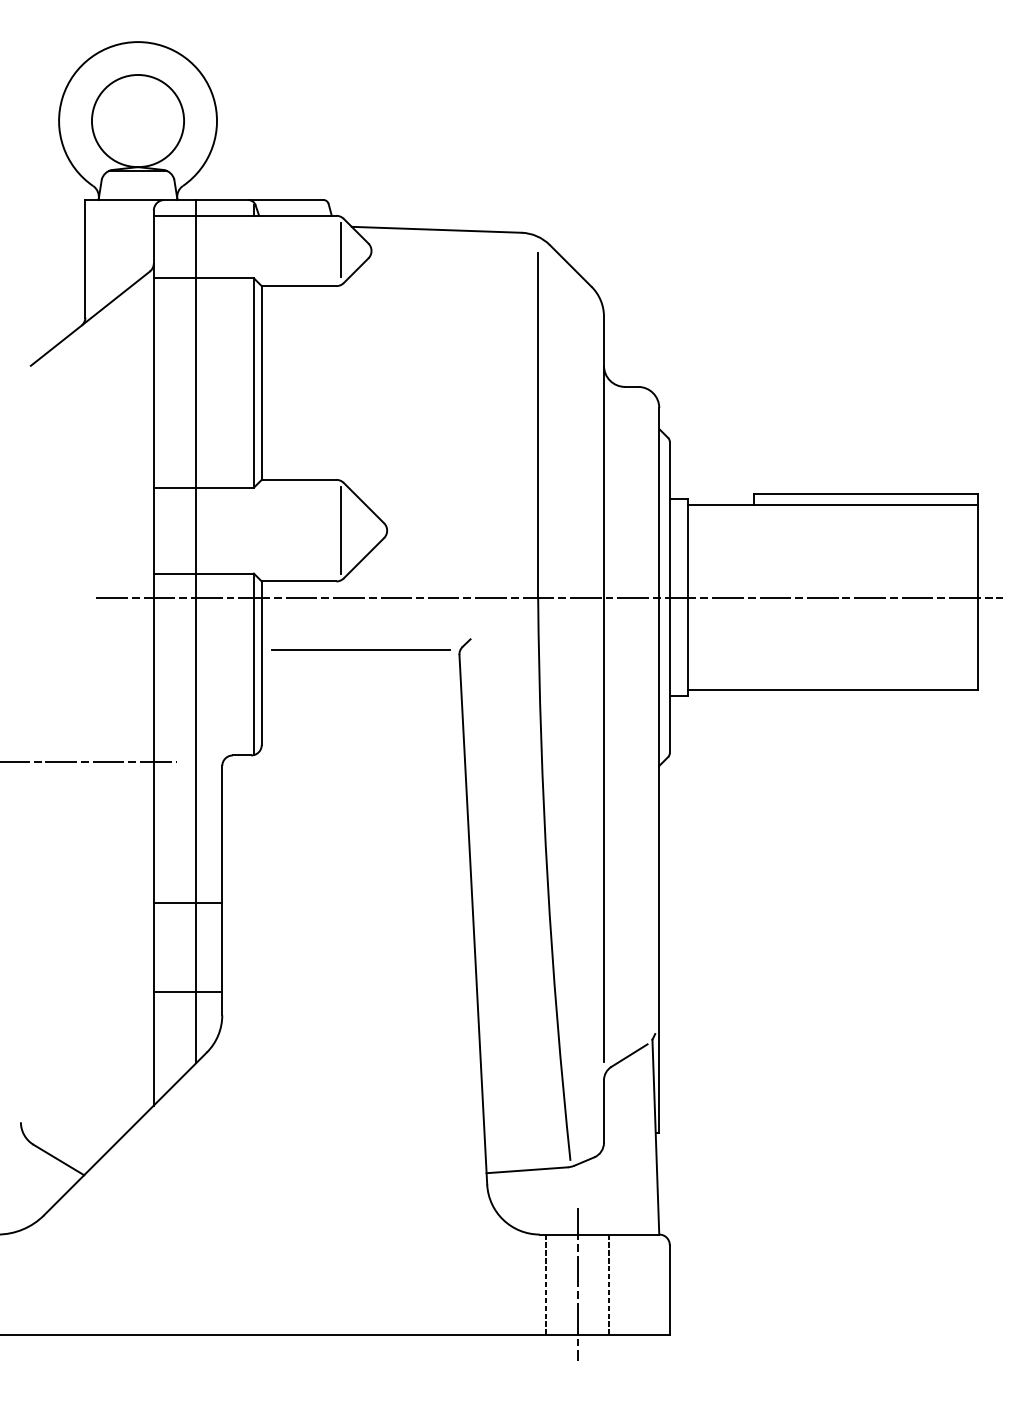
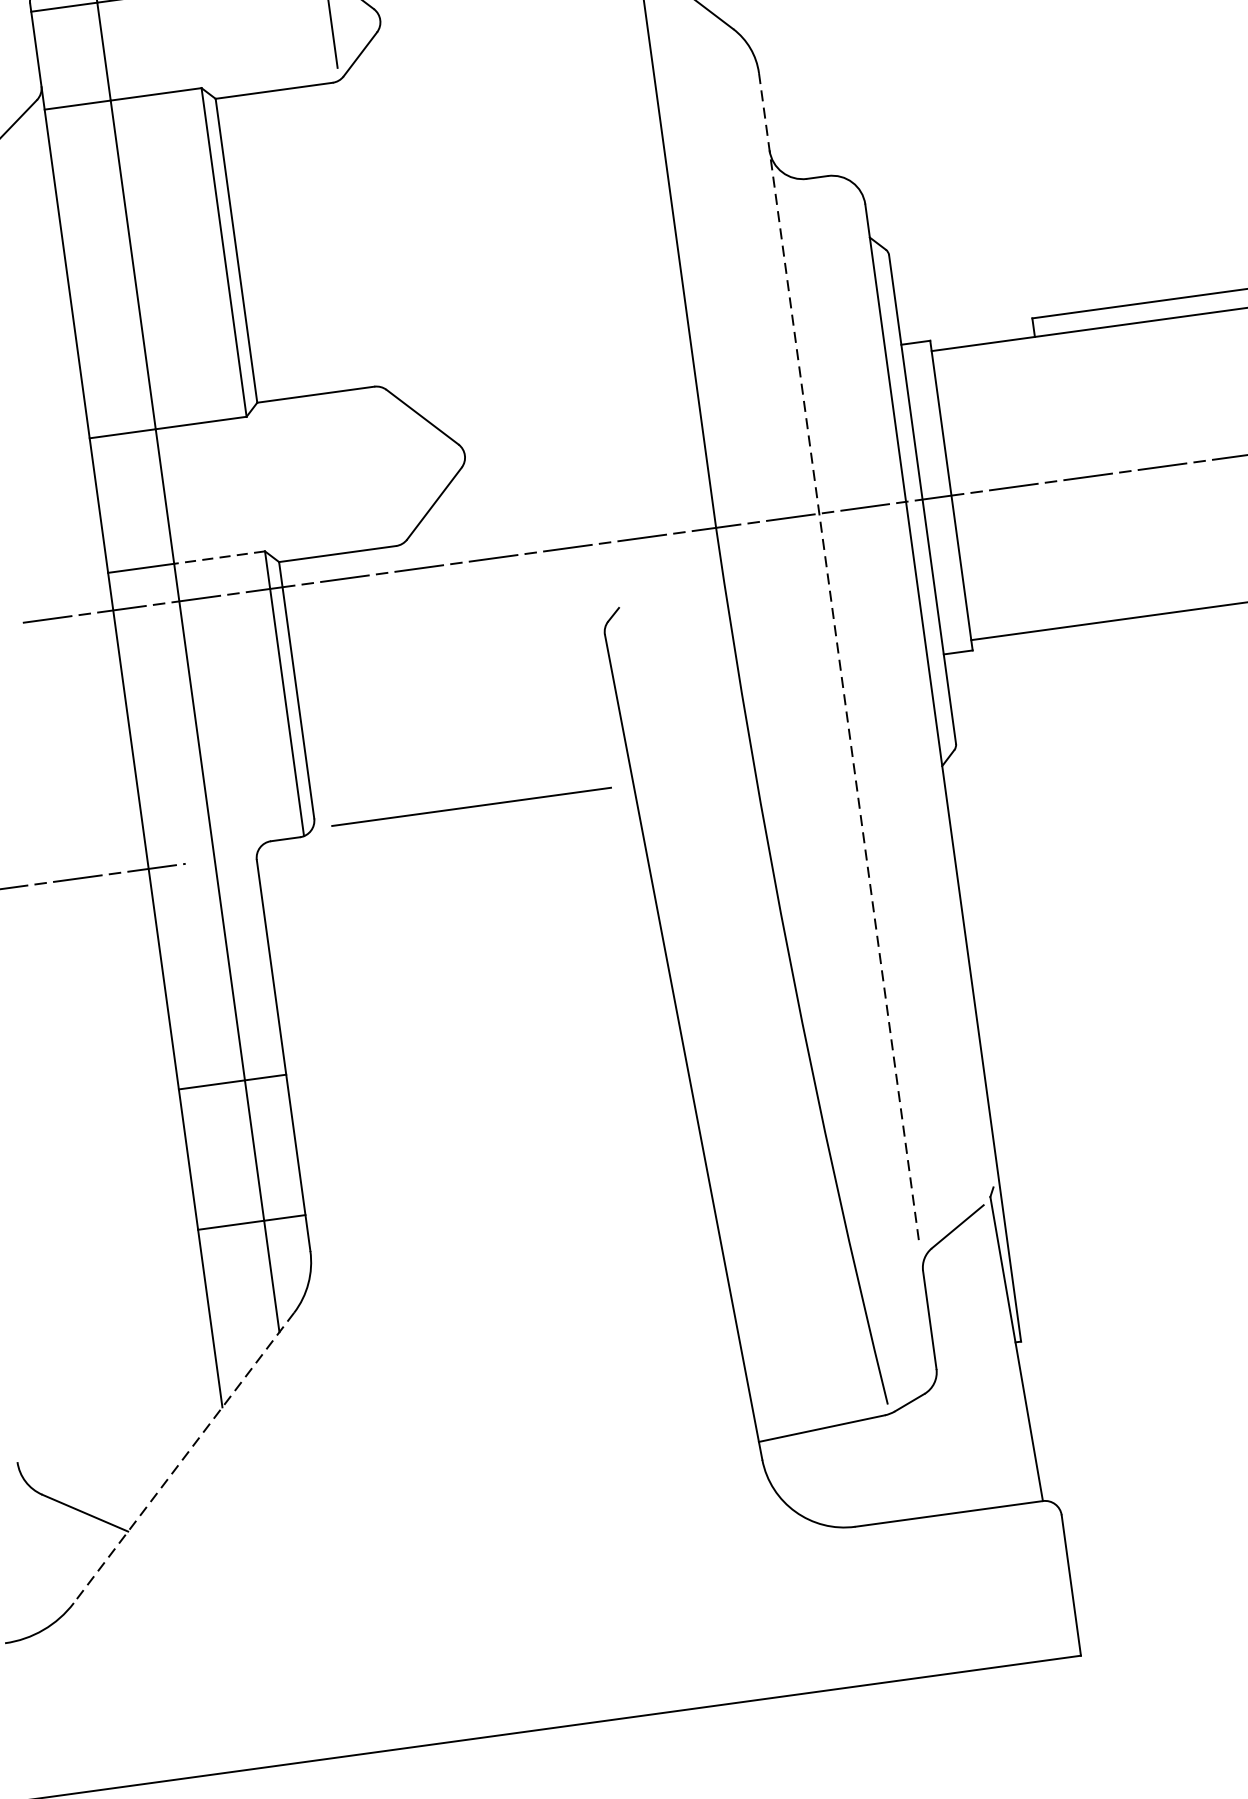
line: (340, 529) -> (391, 463), removed
line: (224, 573) -> (218, 557), solid -> dashed
line: (360, 649) -> (470, 805), moved
line: (603, 689) -> (838, 658), solid -> dashed
line: (125, 1134) -> (184, 1458), solid -> dashed
line: (546, 1284) -> (876, 1603), removed
line: (577, 1284) -> (925, 1596), removed
line: (609, 1284) -> (975, 1590), removed

